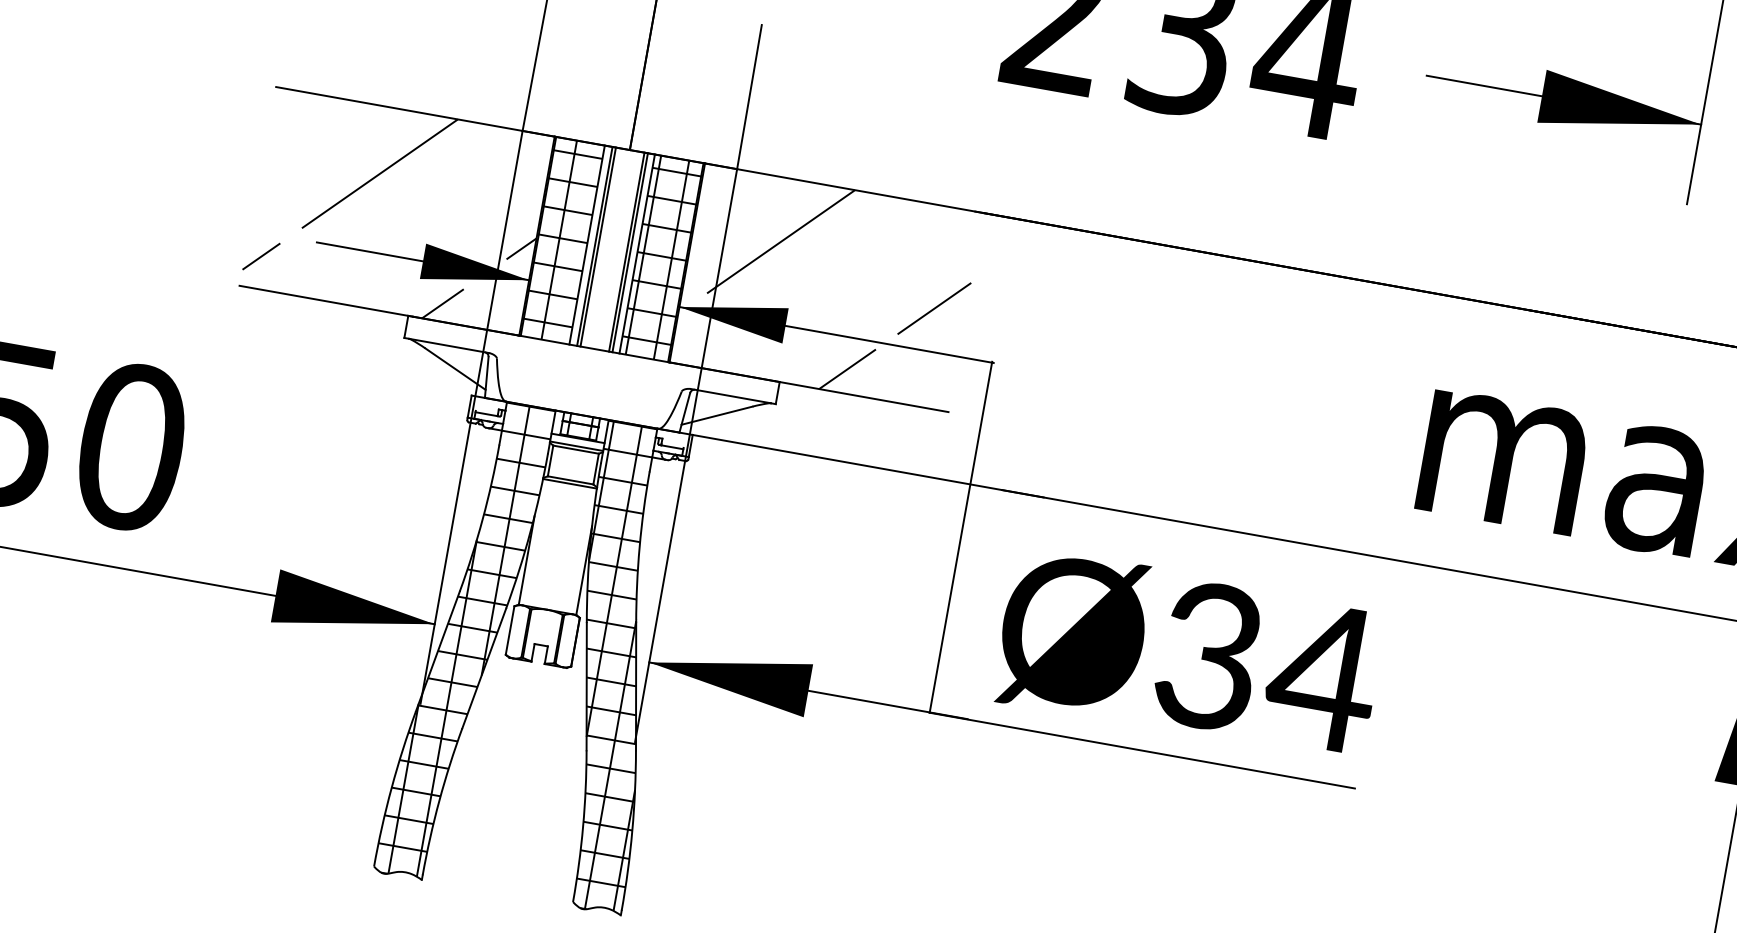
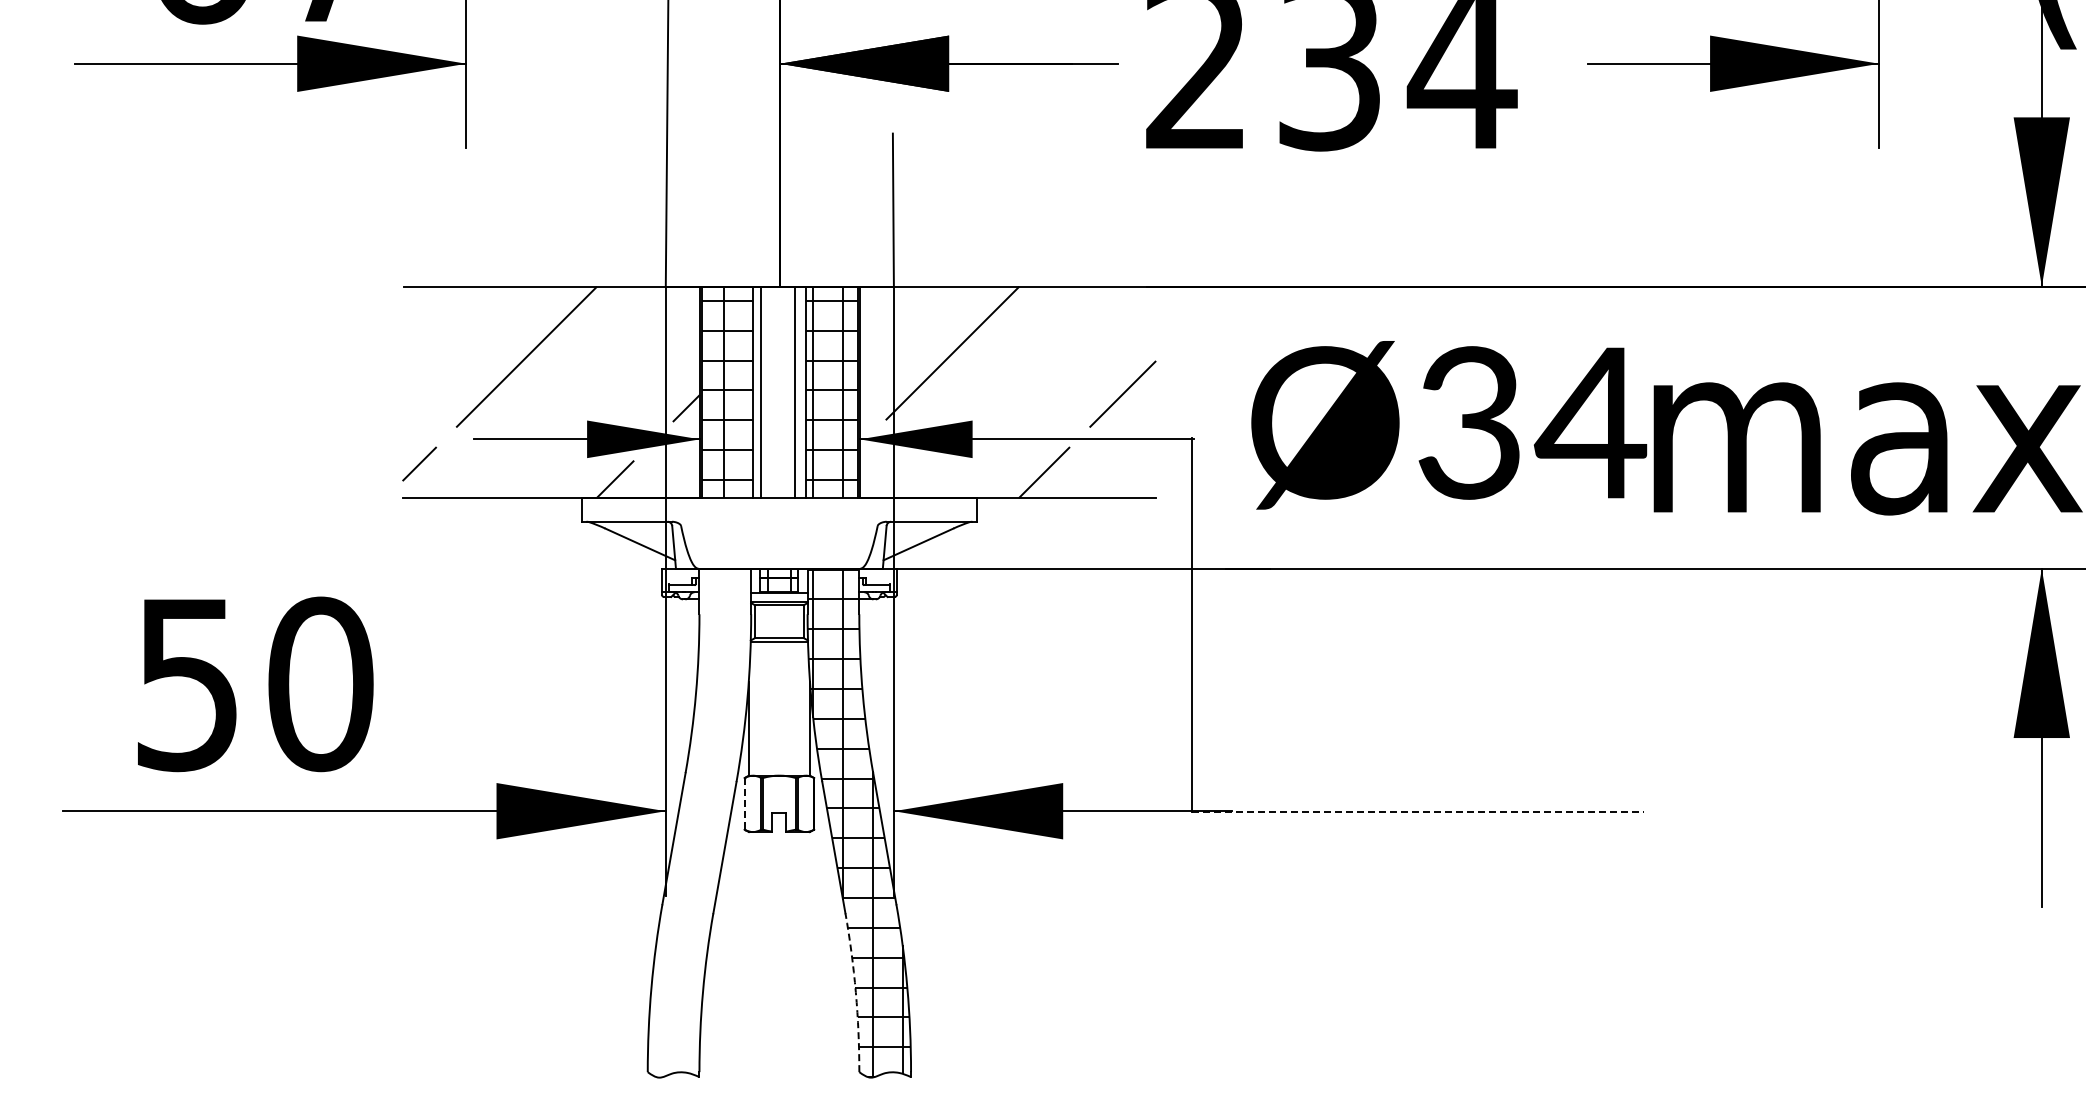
line: (598, 247) -> (765, 392), removed
line: (630, 252) -> (799, 392), removed
line: (510, 630) -> (744, 803), solid -> dashed
hatch: (464, 640) -> (699, 822), removed
text: (1189, 655) -> (1449, 425), moved
line: (1142, 750) -> (1418, 811), solid -> dashed
arc: (582, 826) -> (855, 992), solid -> dashed

